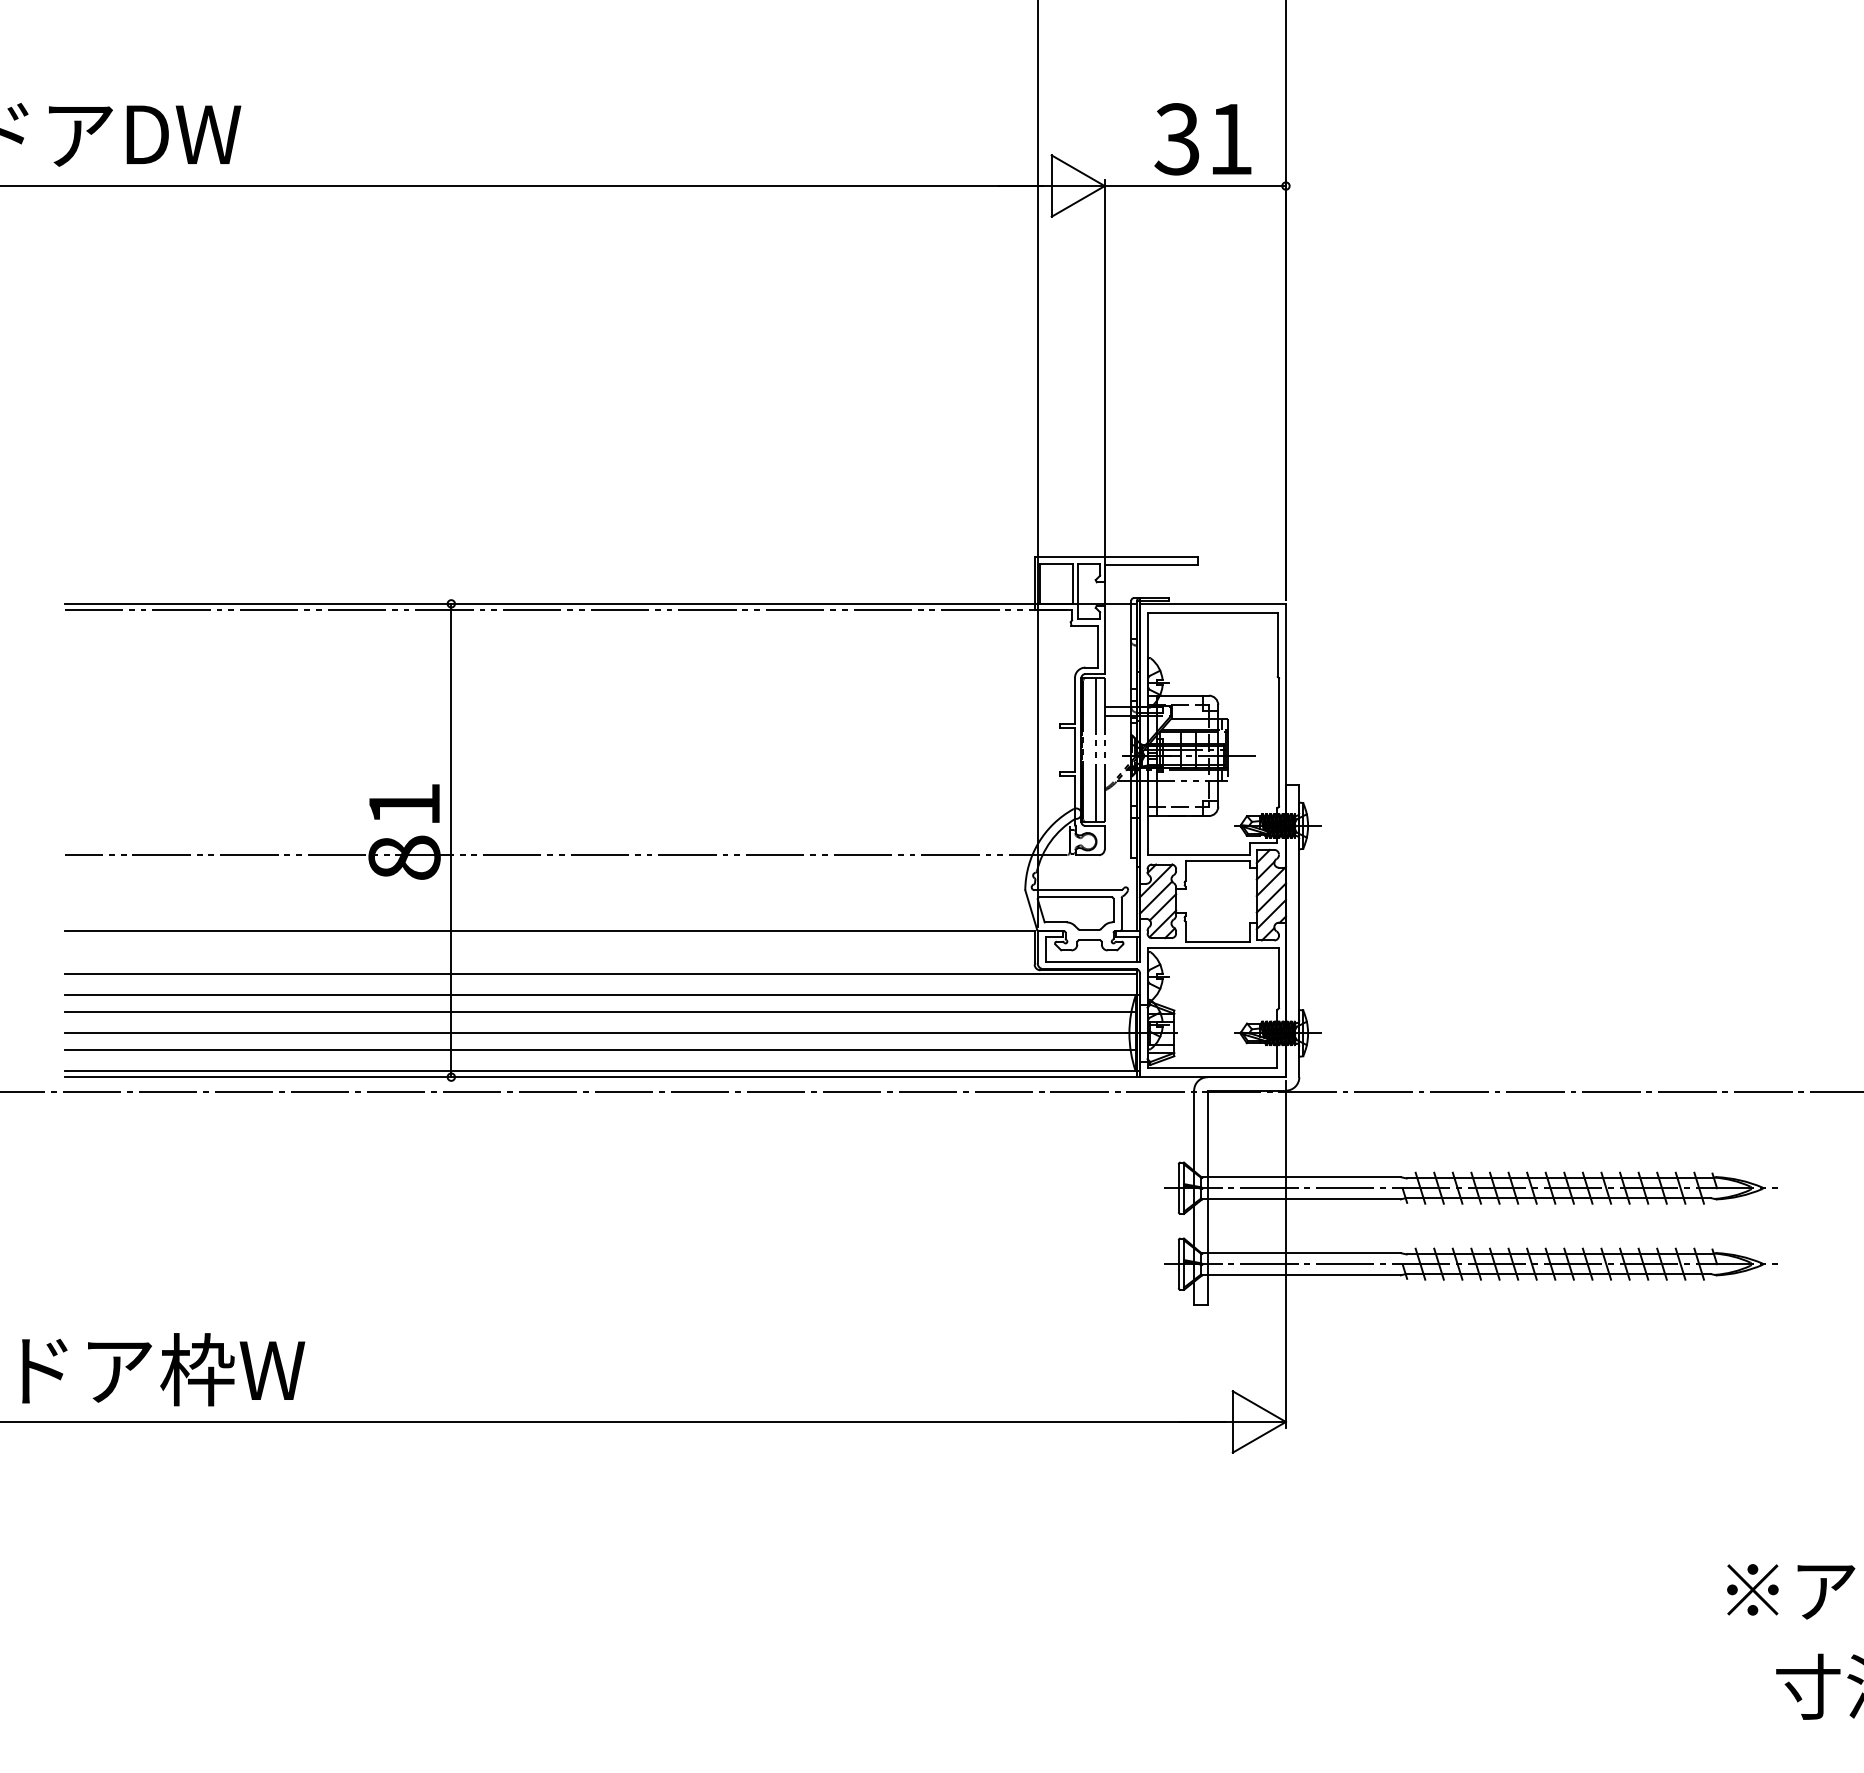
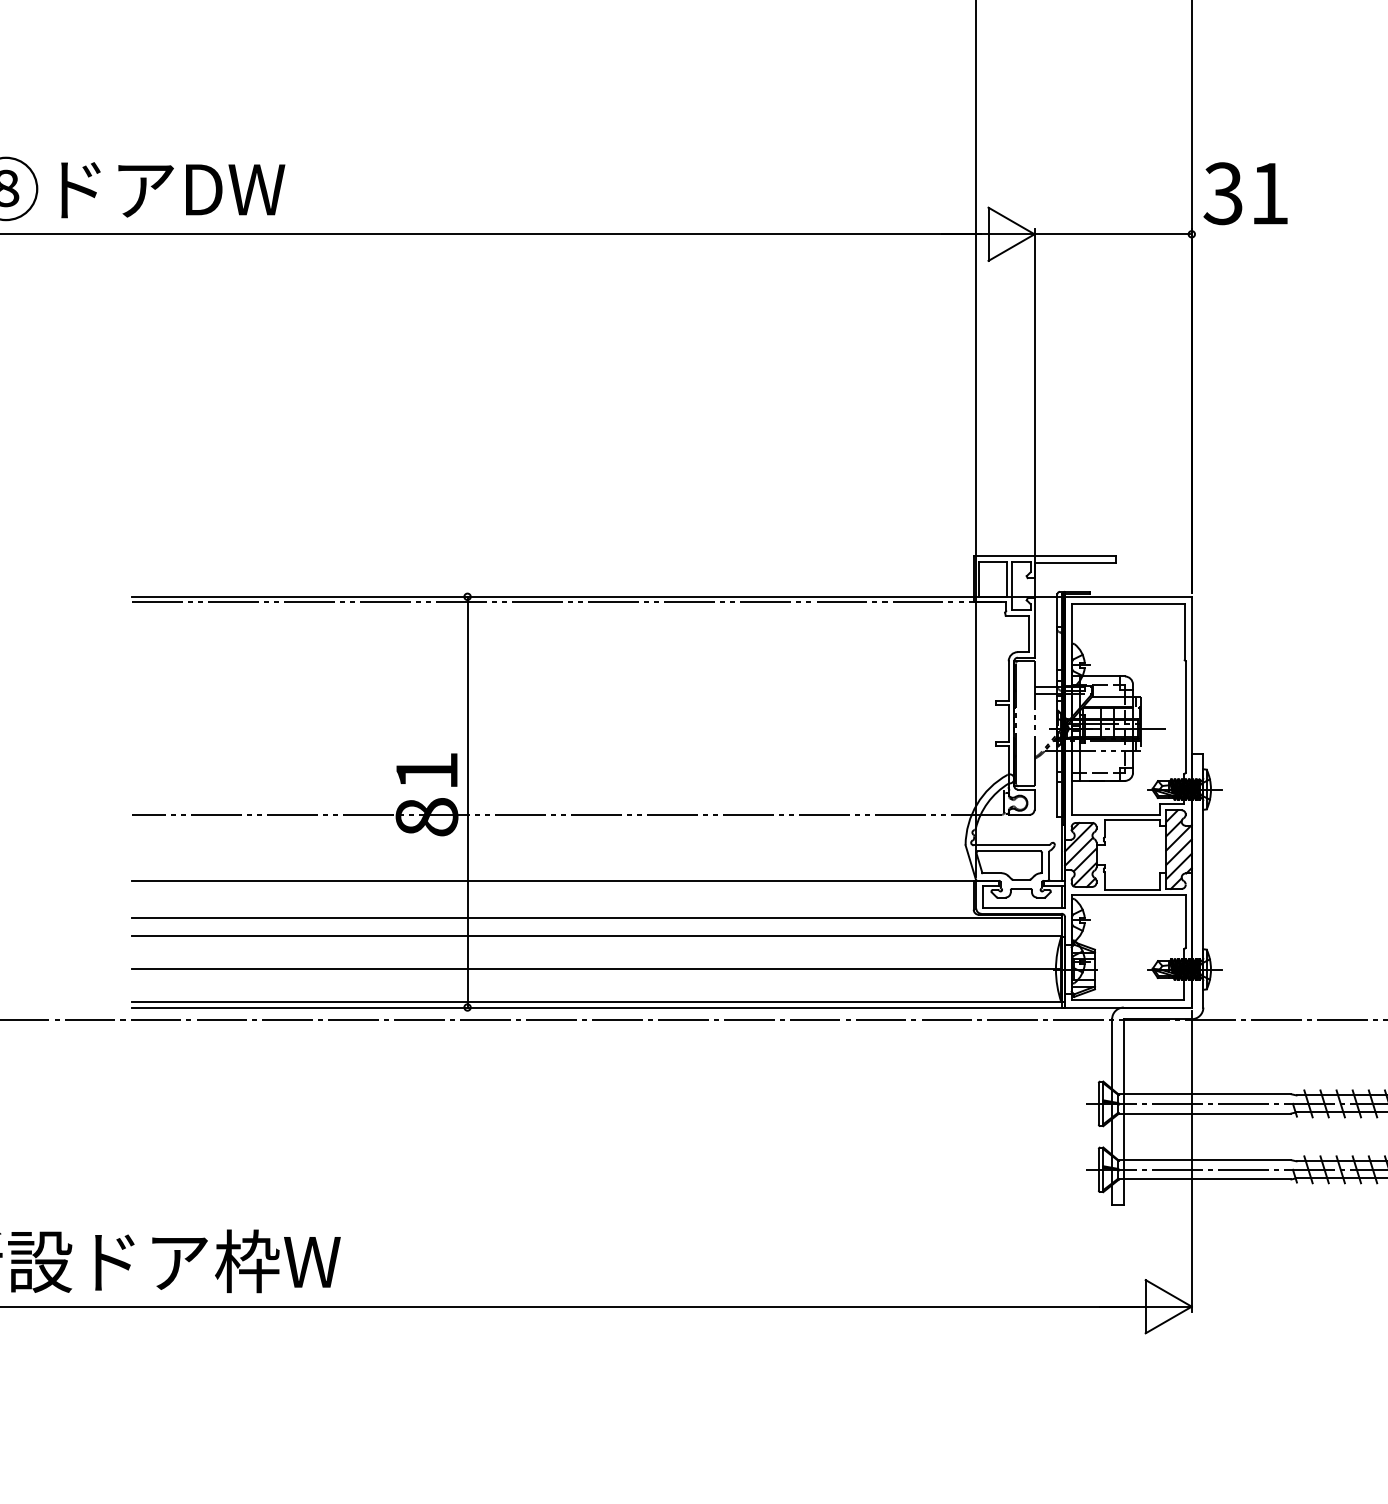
text: (1202, 139) -> (1245, 193), moved
line: (1096, 749) -> (1027, 723), removed
line: (600, 1012) -> (597, 951), removed
line: (600, 1050) -> (597, 984), removed

